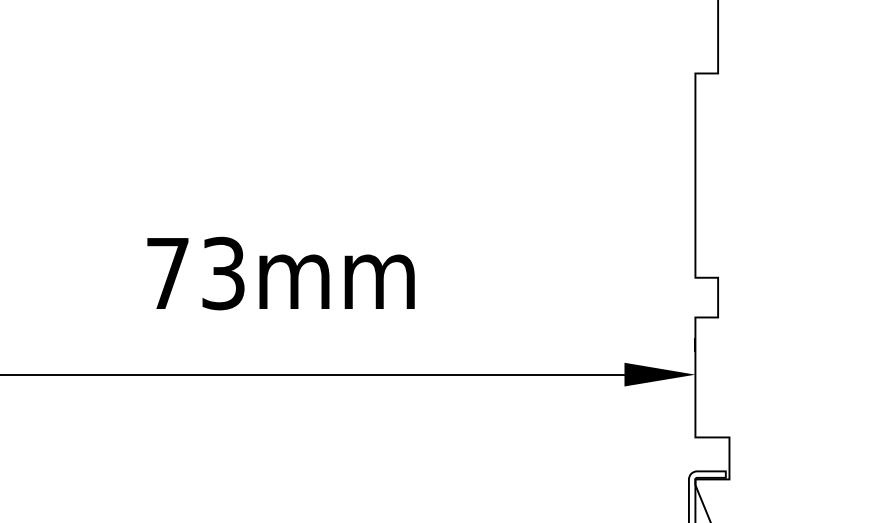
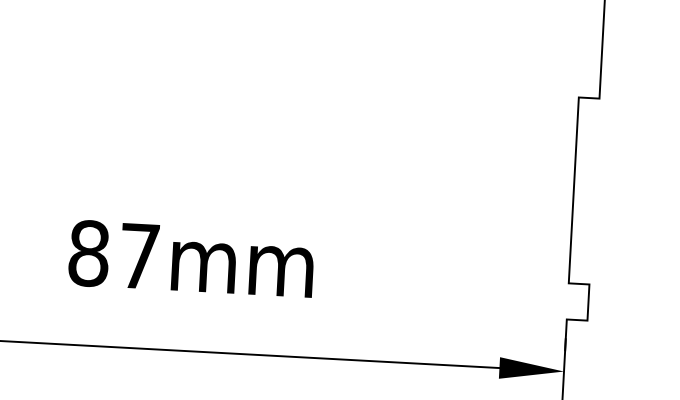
text: (195, 273) -> (114, 254), 73mm -> 87mm

